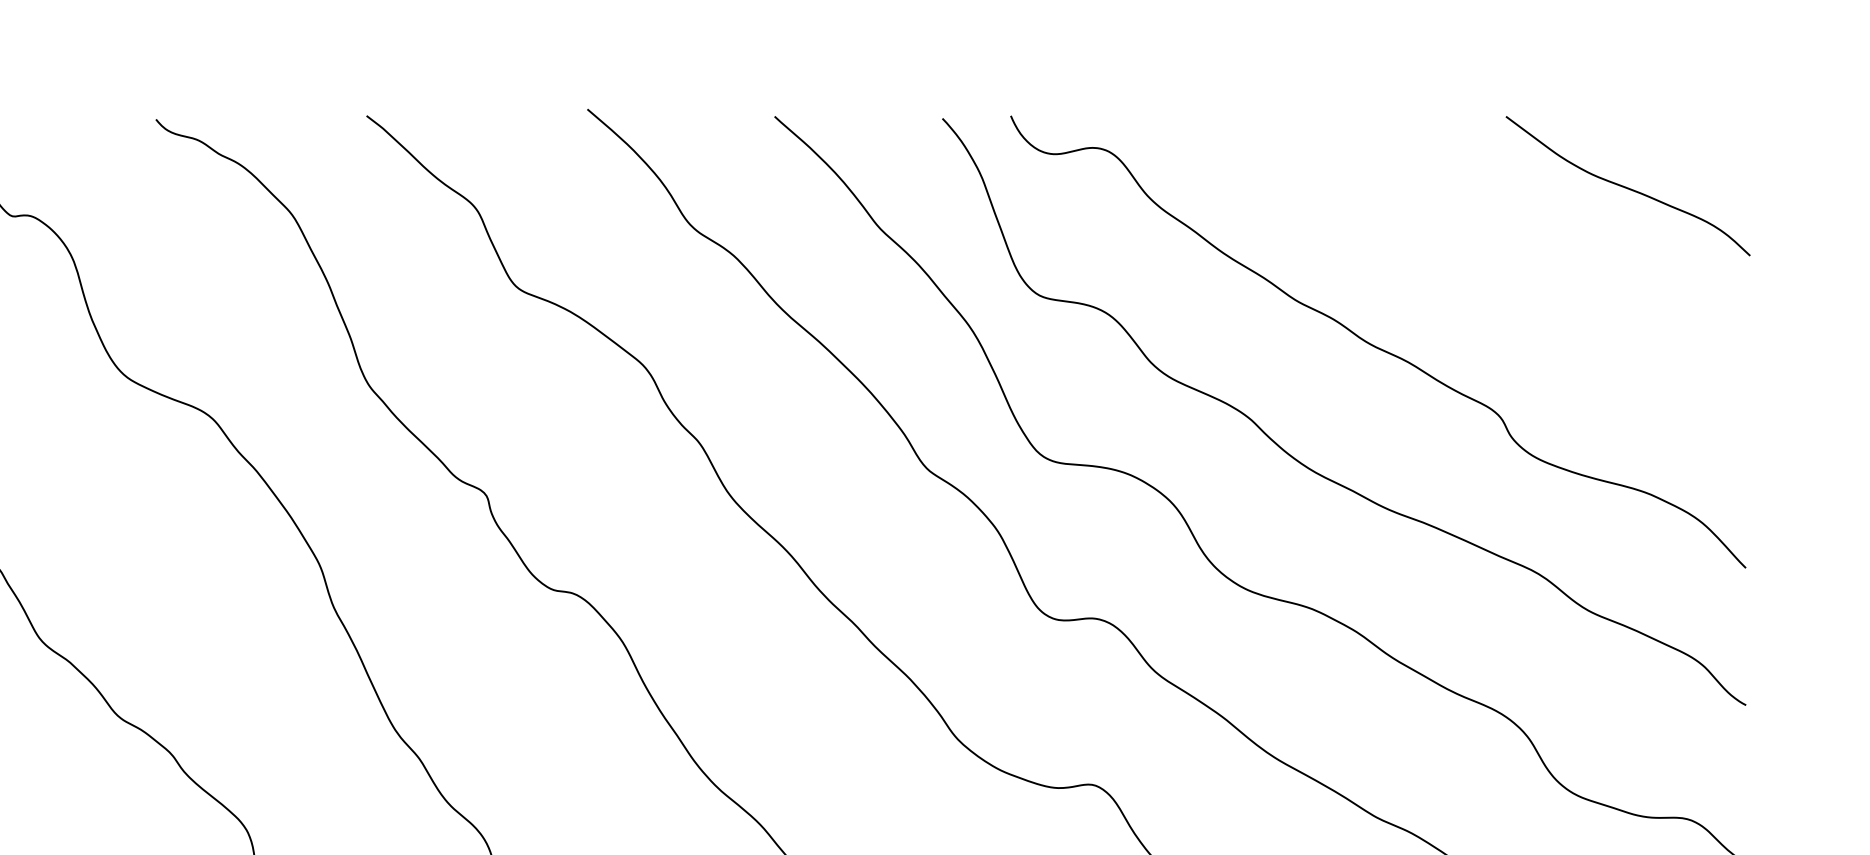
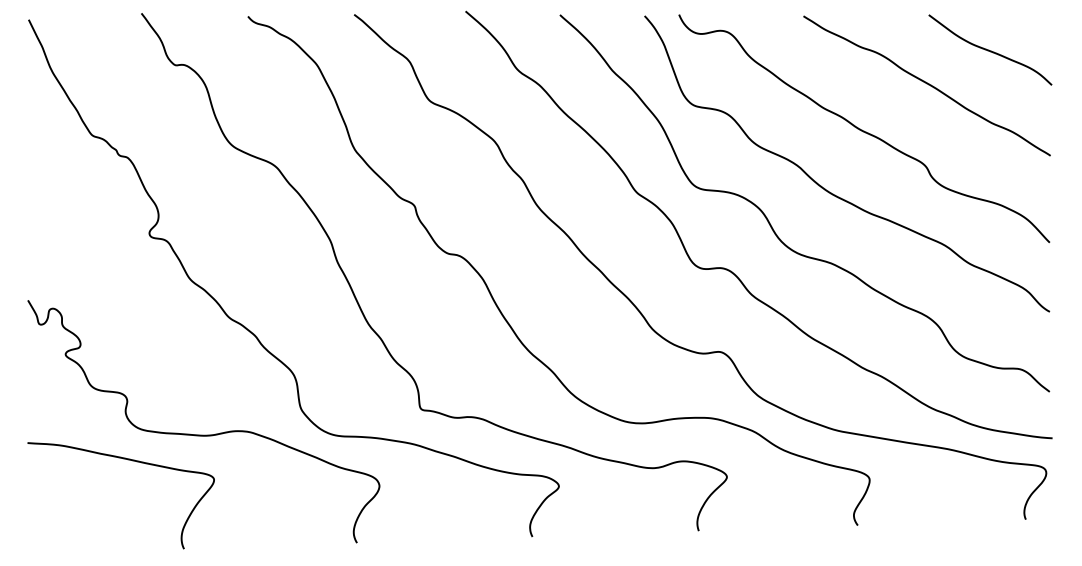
curve: (1501, 254) -> (926, 84), added

